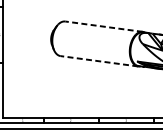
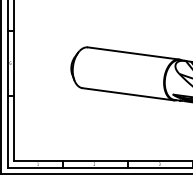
line: (103, 26) -> (133, 53), dashed -> solid
line: (98, 61) -> (127, 94), dashed -> solid

